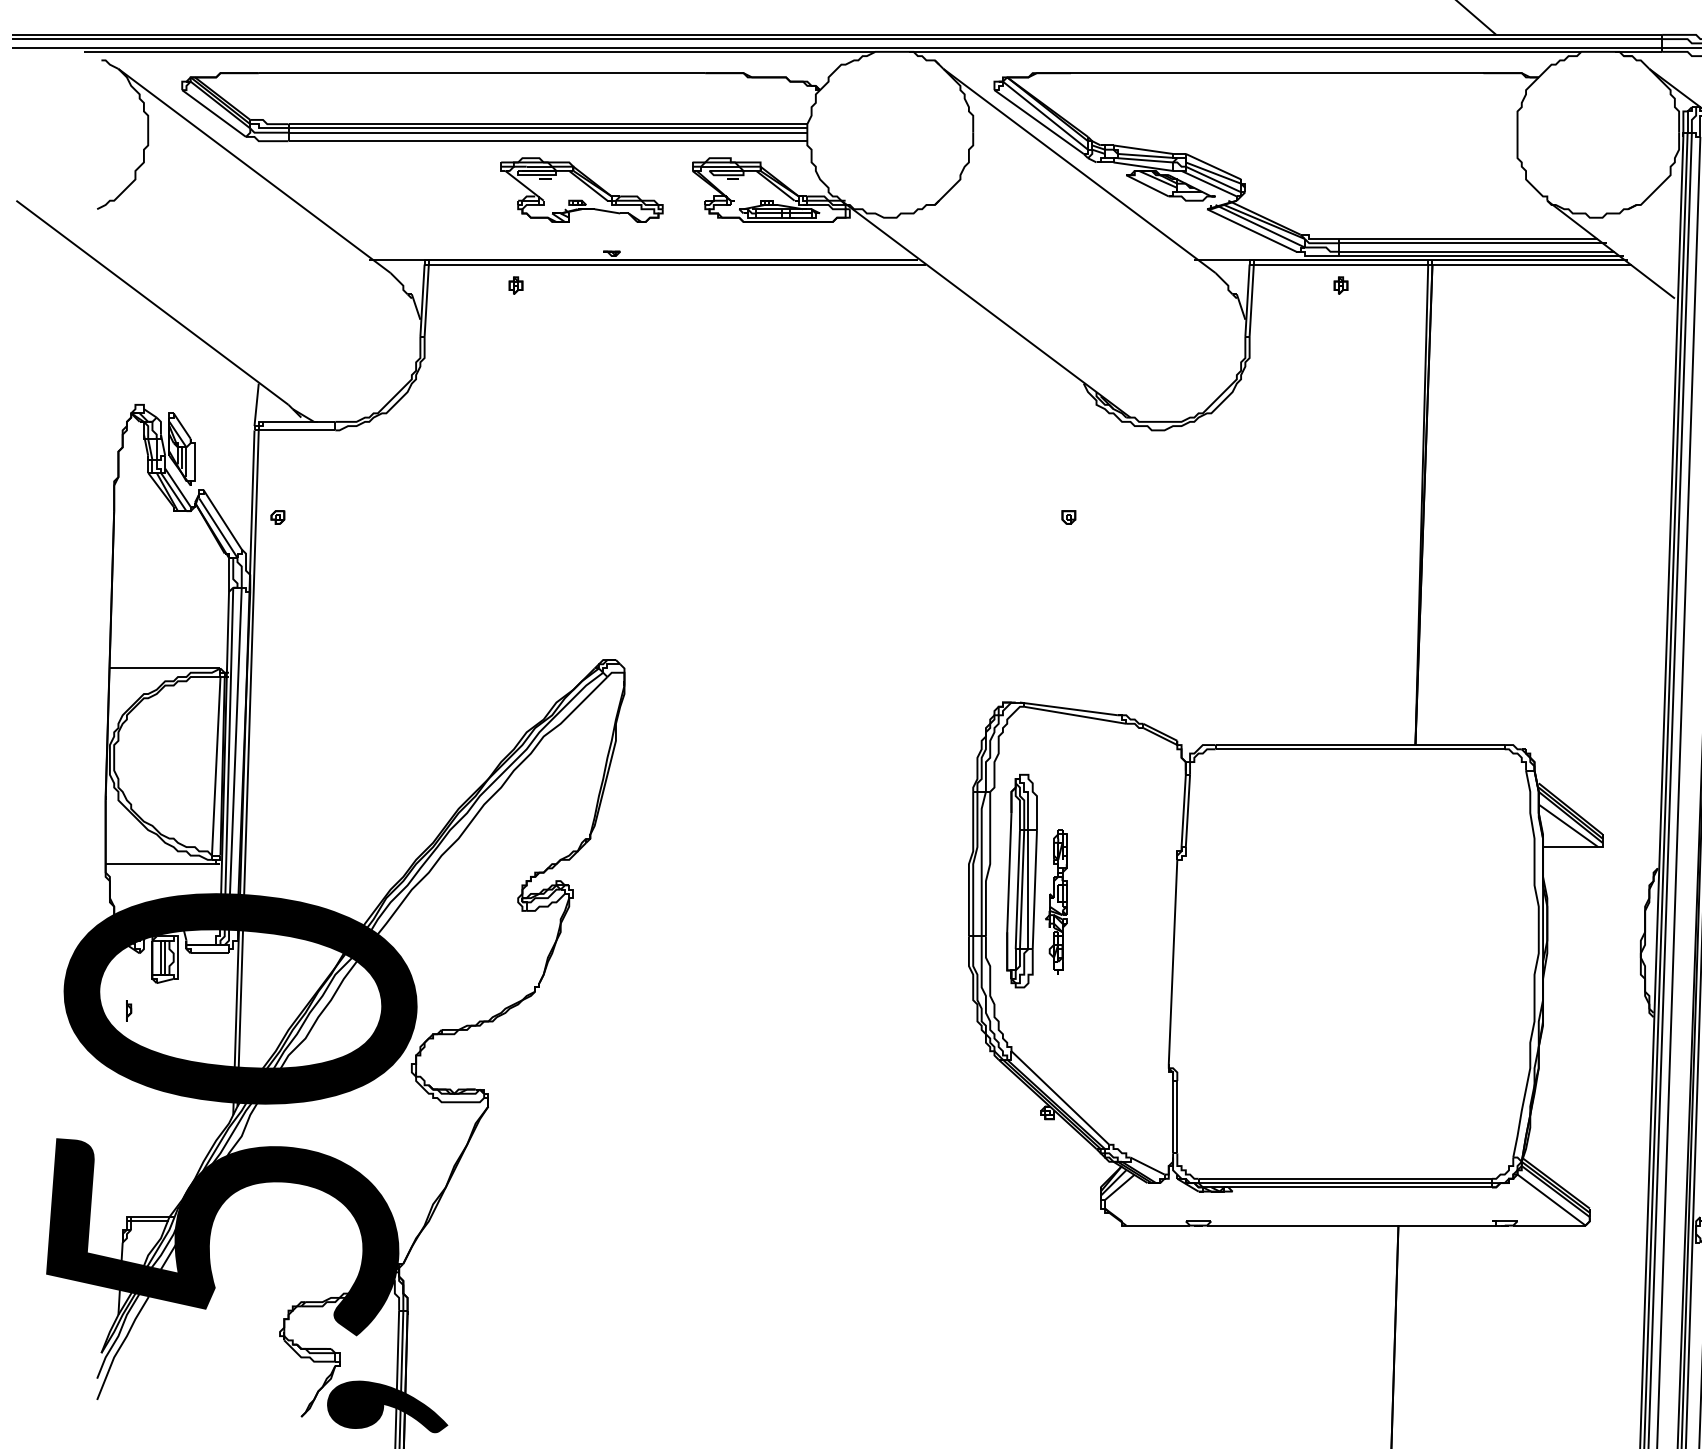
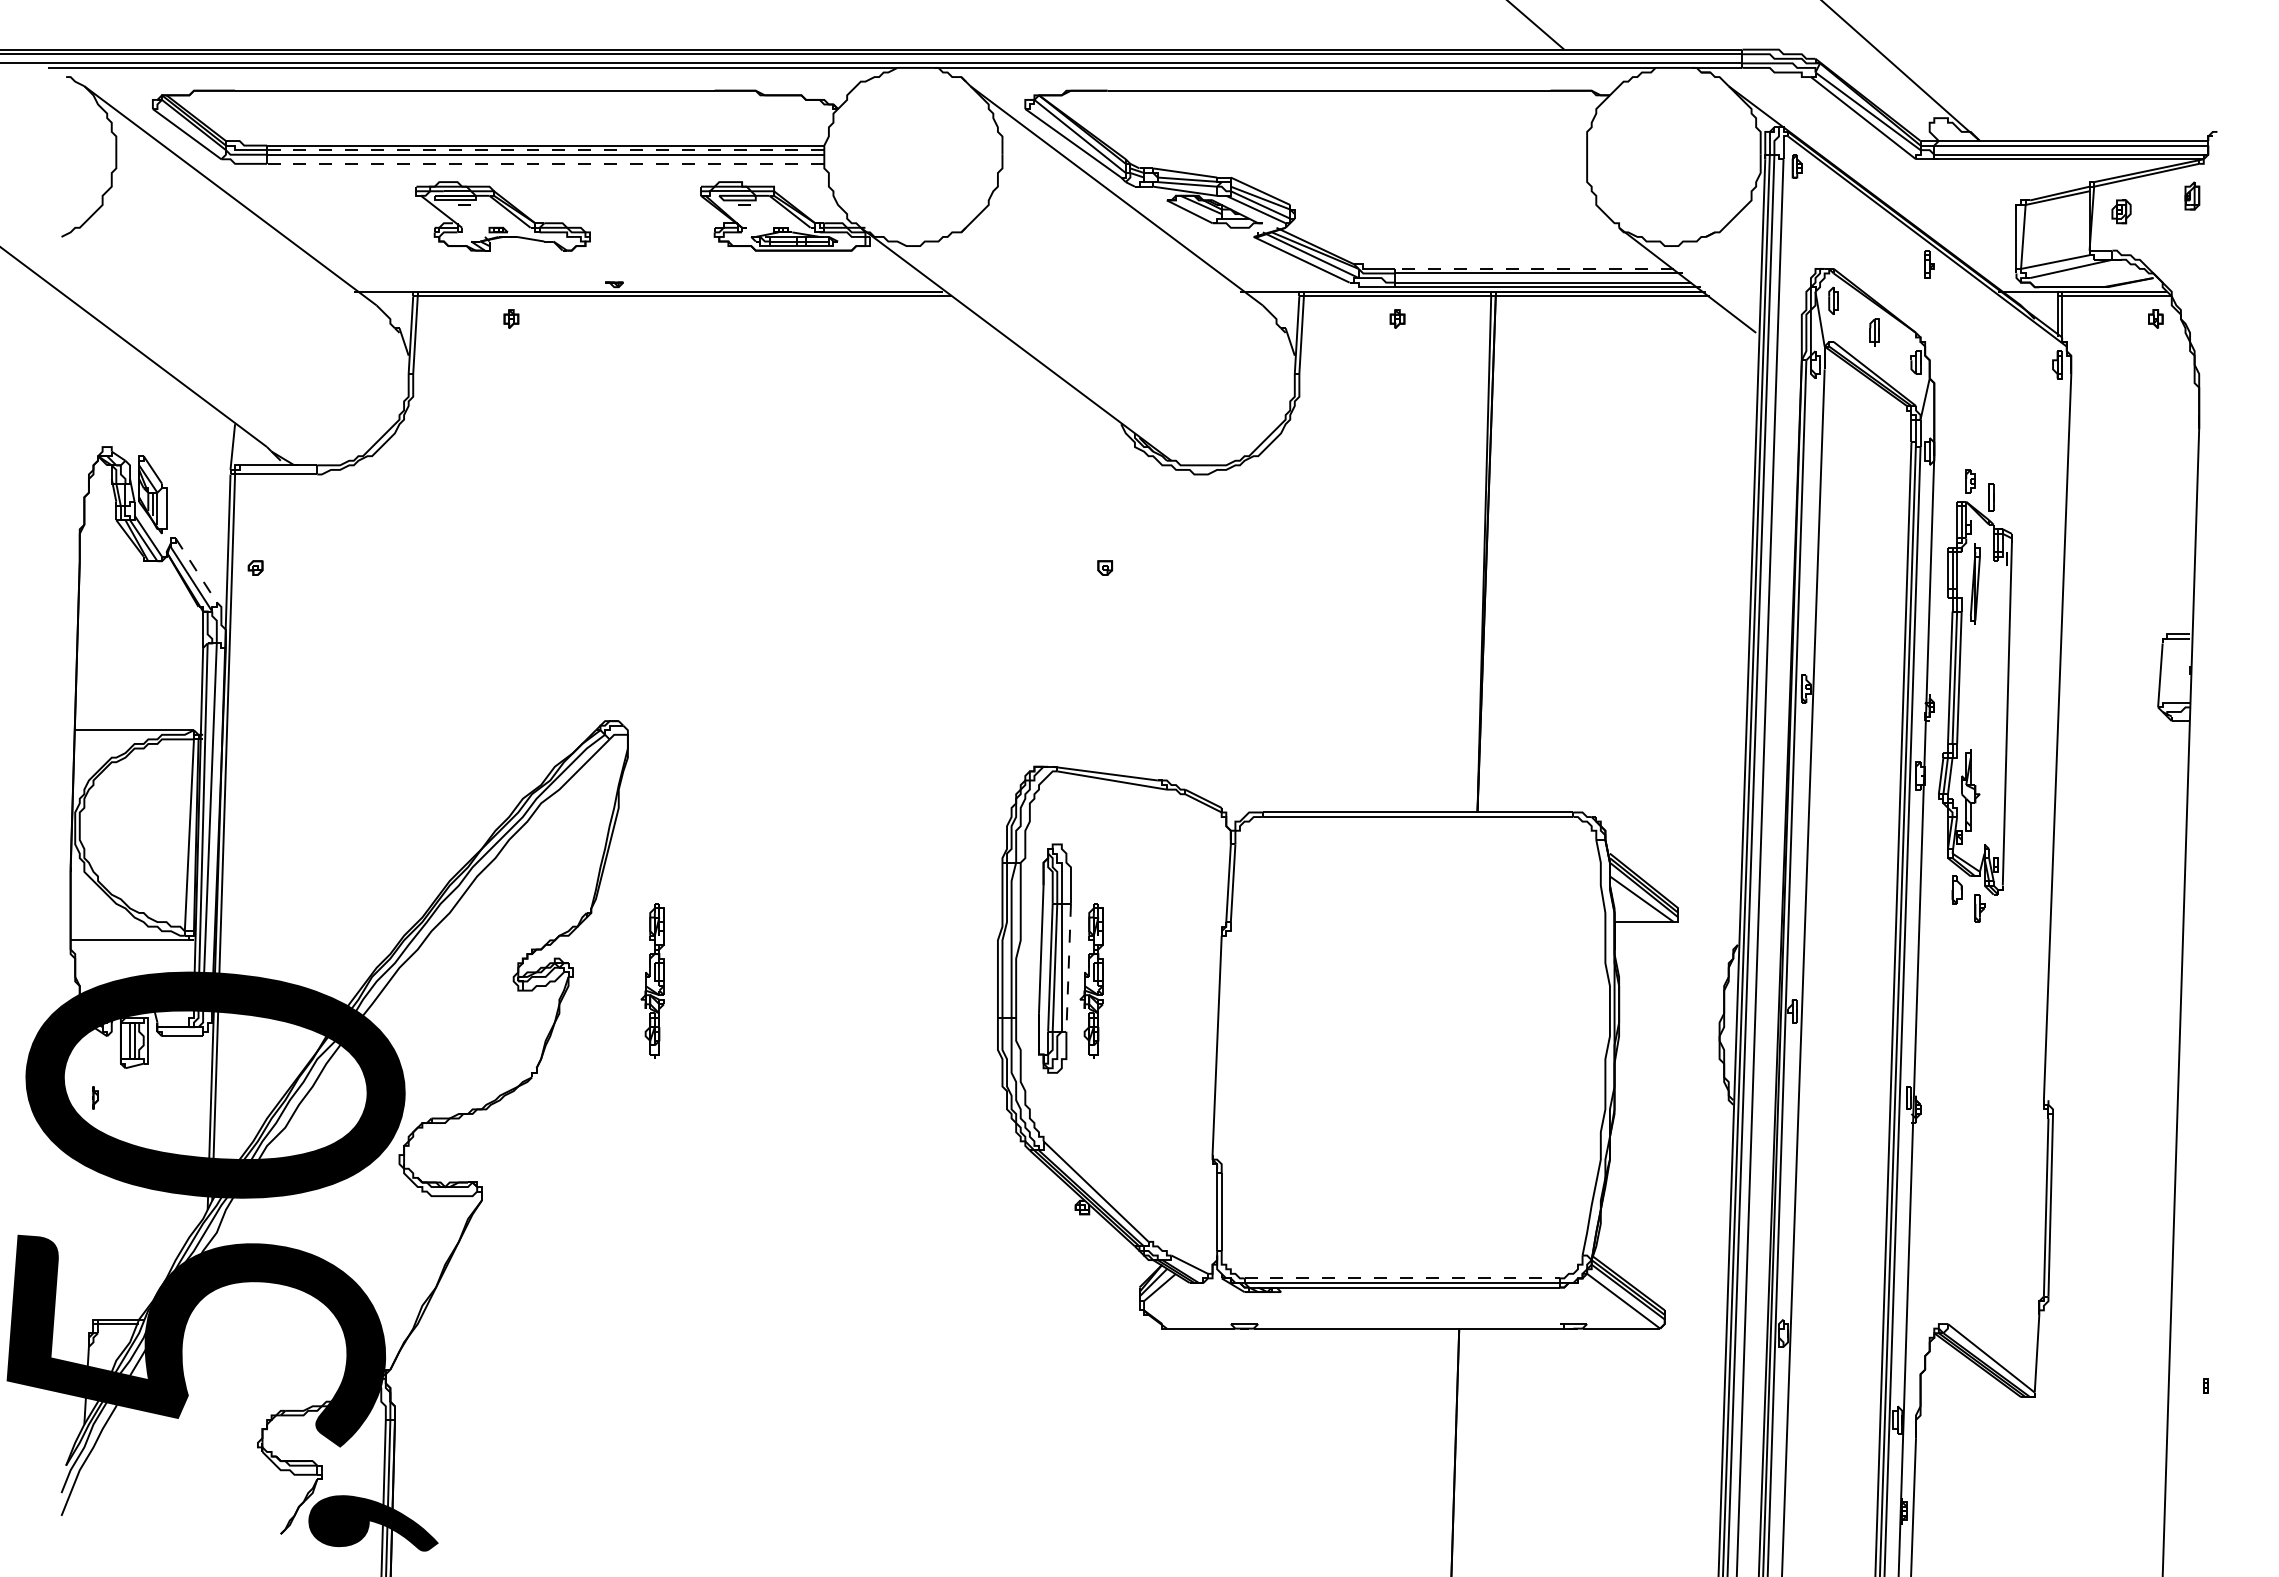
line: (547, 128) -> (545, 150), solid -> dashed
line: (547, 140) -> (545, 163), solid -> dashed
part: (581, 190) -> (502, 216), moved
line: (1468, 238) -> (1534, 268), solid -> dashed
line: (222, 519) -> (196, 570), solid -> dashed
line: (1034, 889) -> (1068, 967), solid -> dashed
part: (647, 901) -> (652, 980), added
line: (1345, 1178) -> (1402, 1278), solid -> dashed

